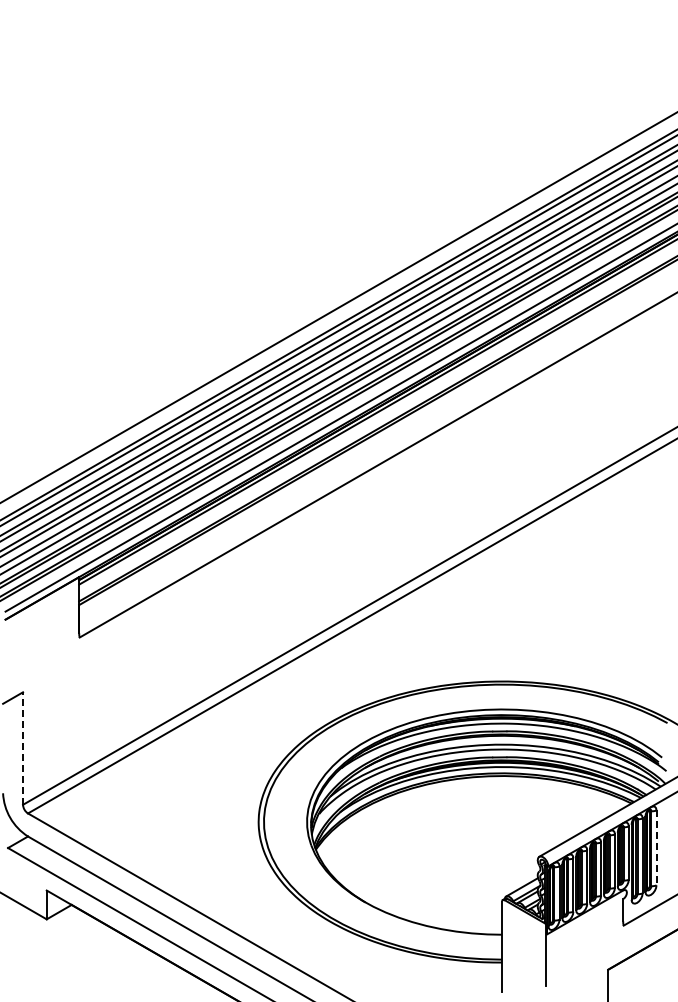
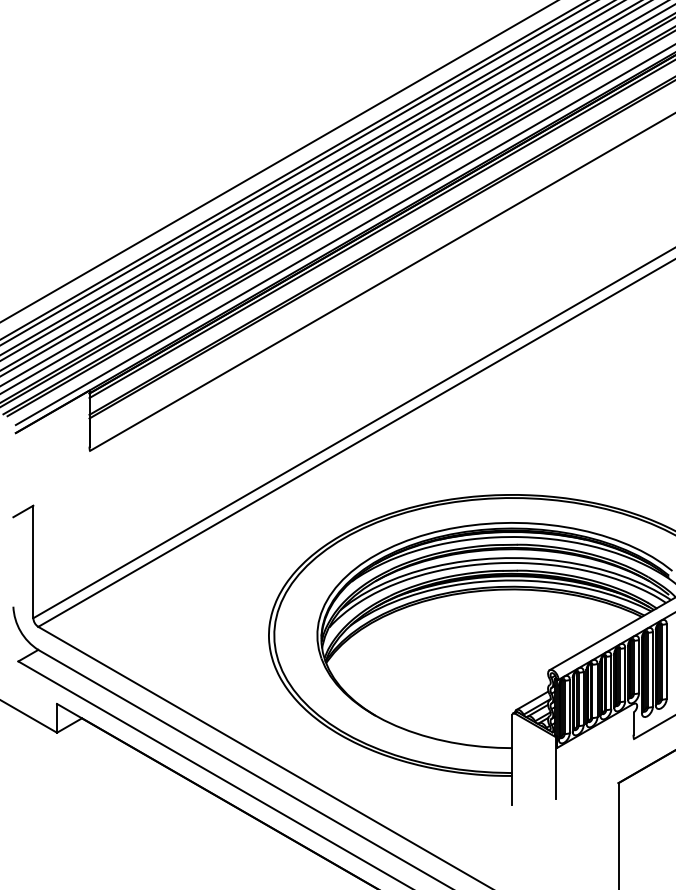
line: (23, 748) -> (33, 561), dashed -> solid
line: (656, 848) -> (666, 661), dashed -> solid

